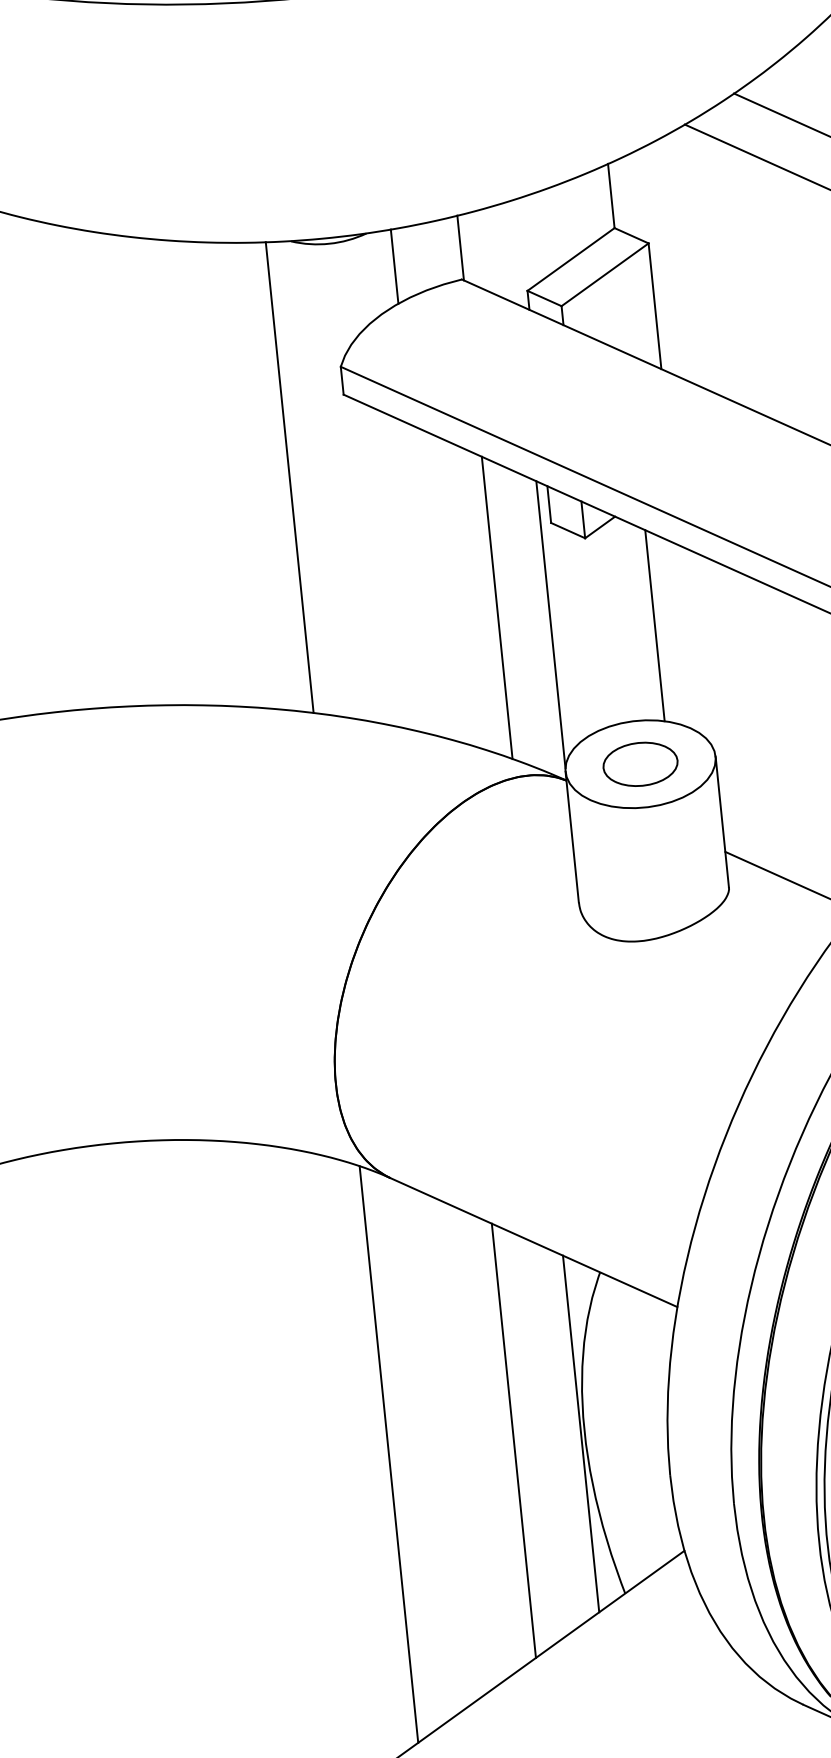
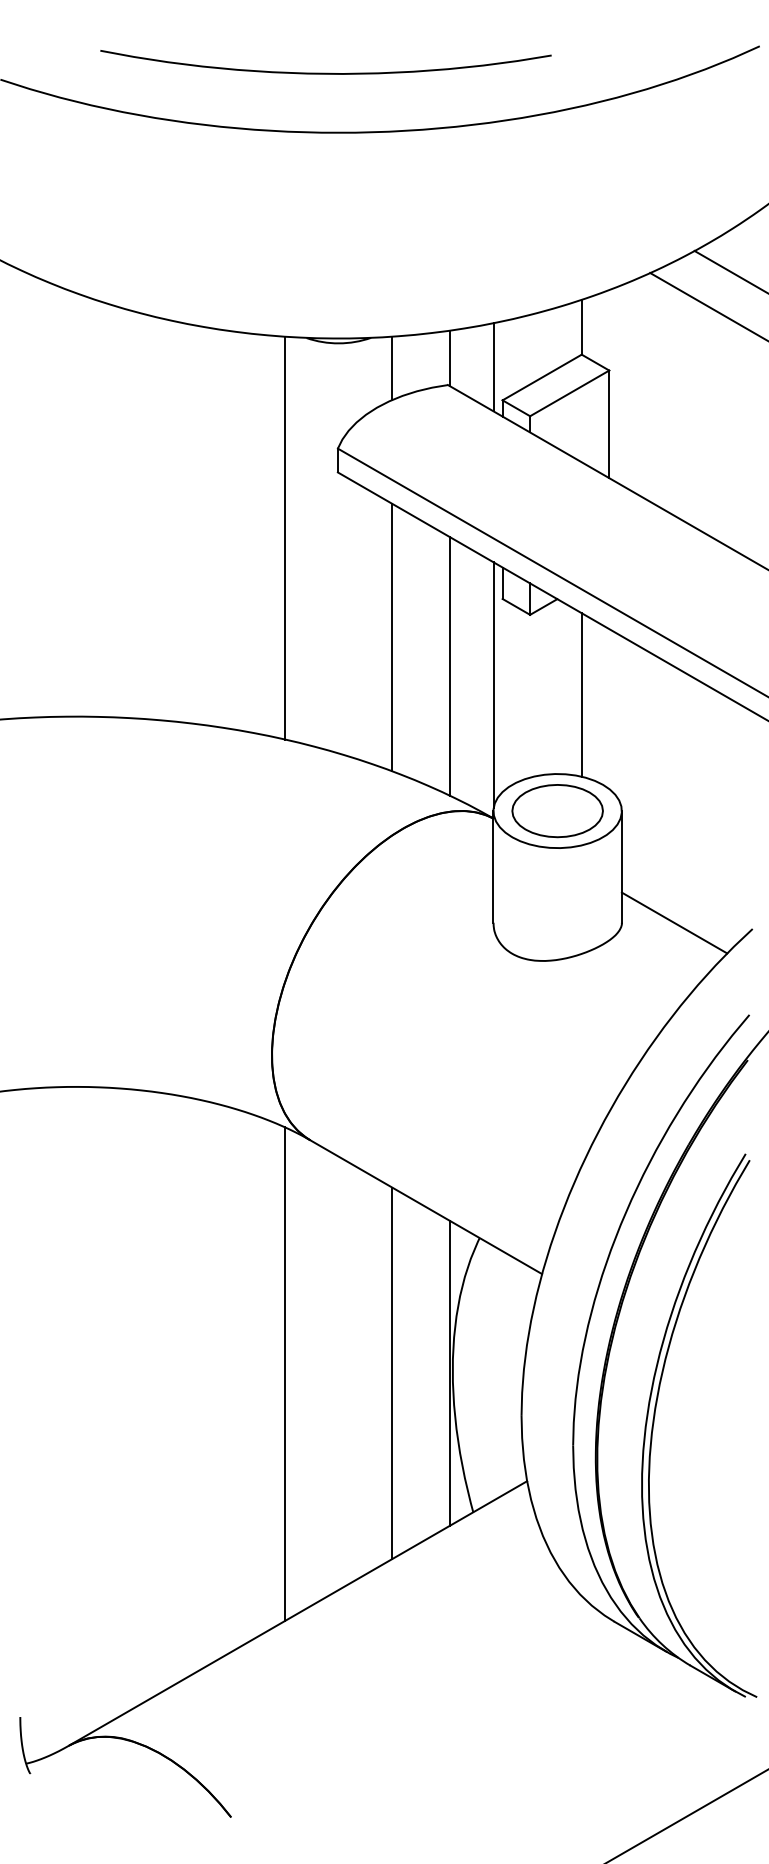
line: (512, 253) -> (493, 367), added
line: (427, 581) -> (392, 637), added
part: (640, 764) -> (557, 811), size x1.43

